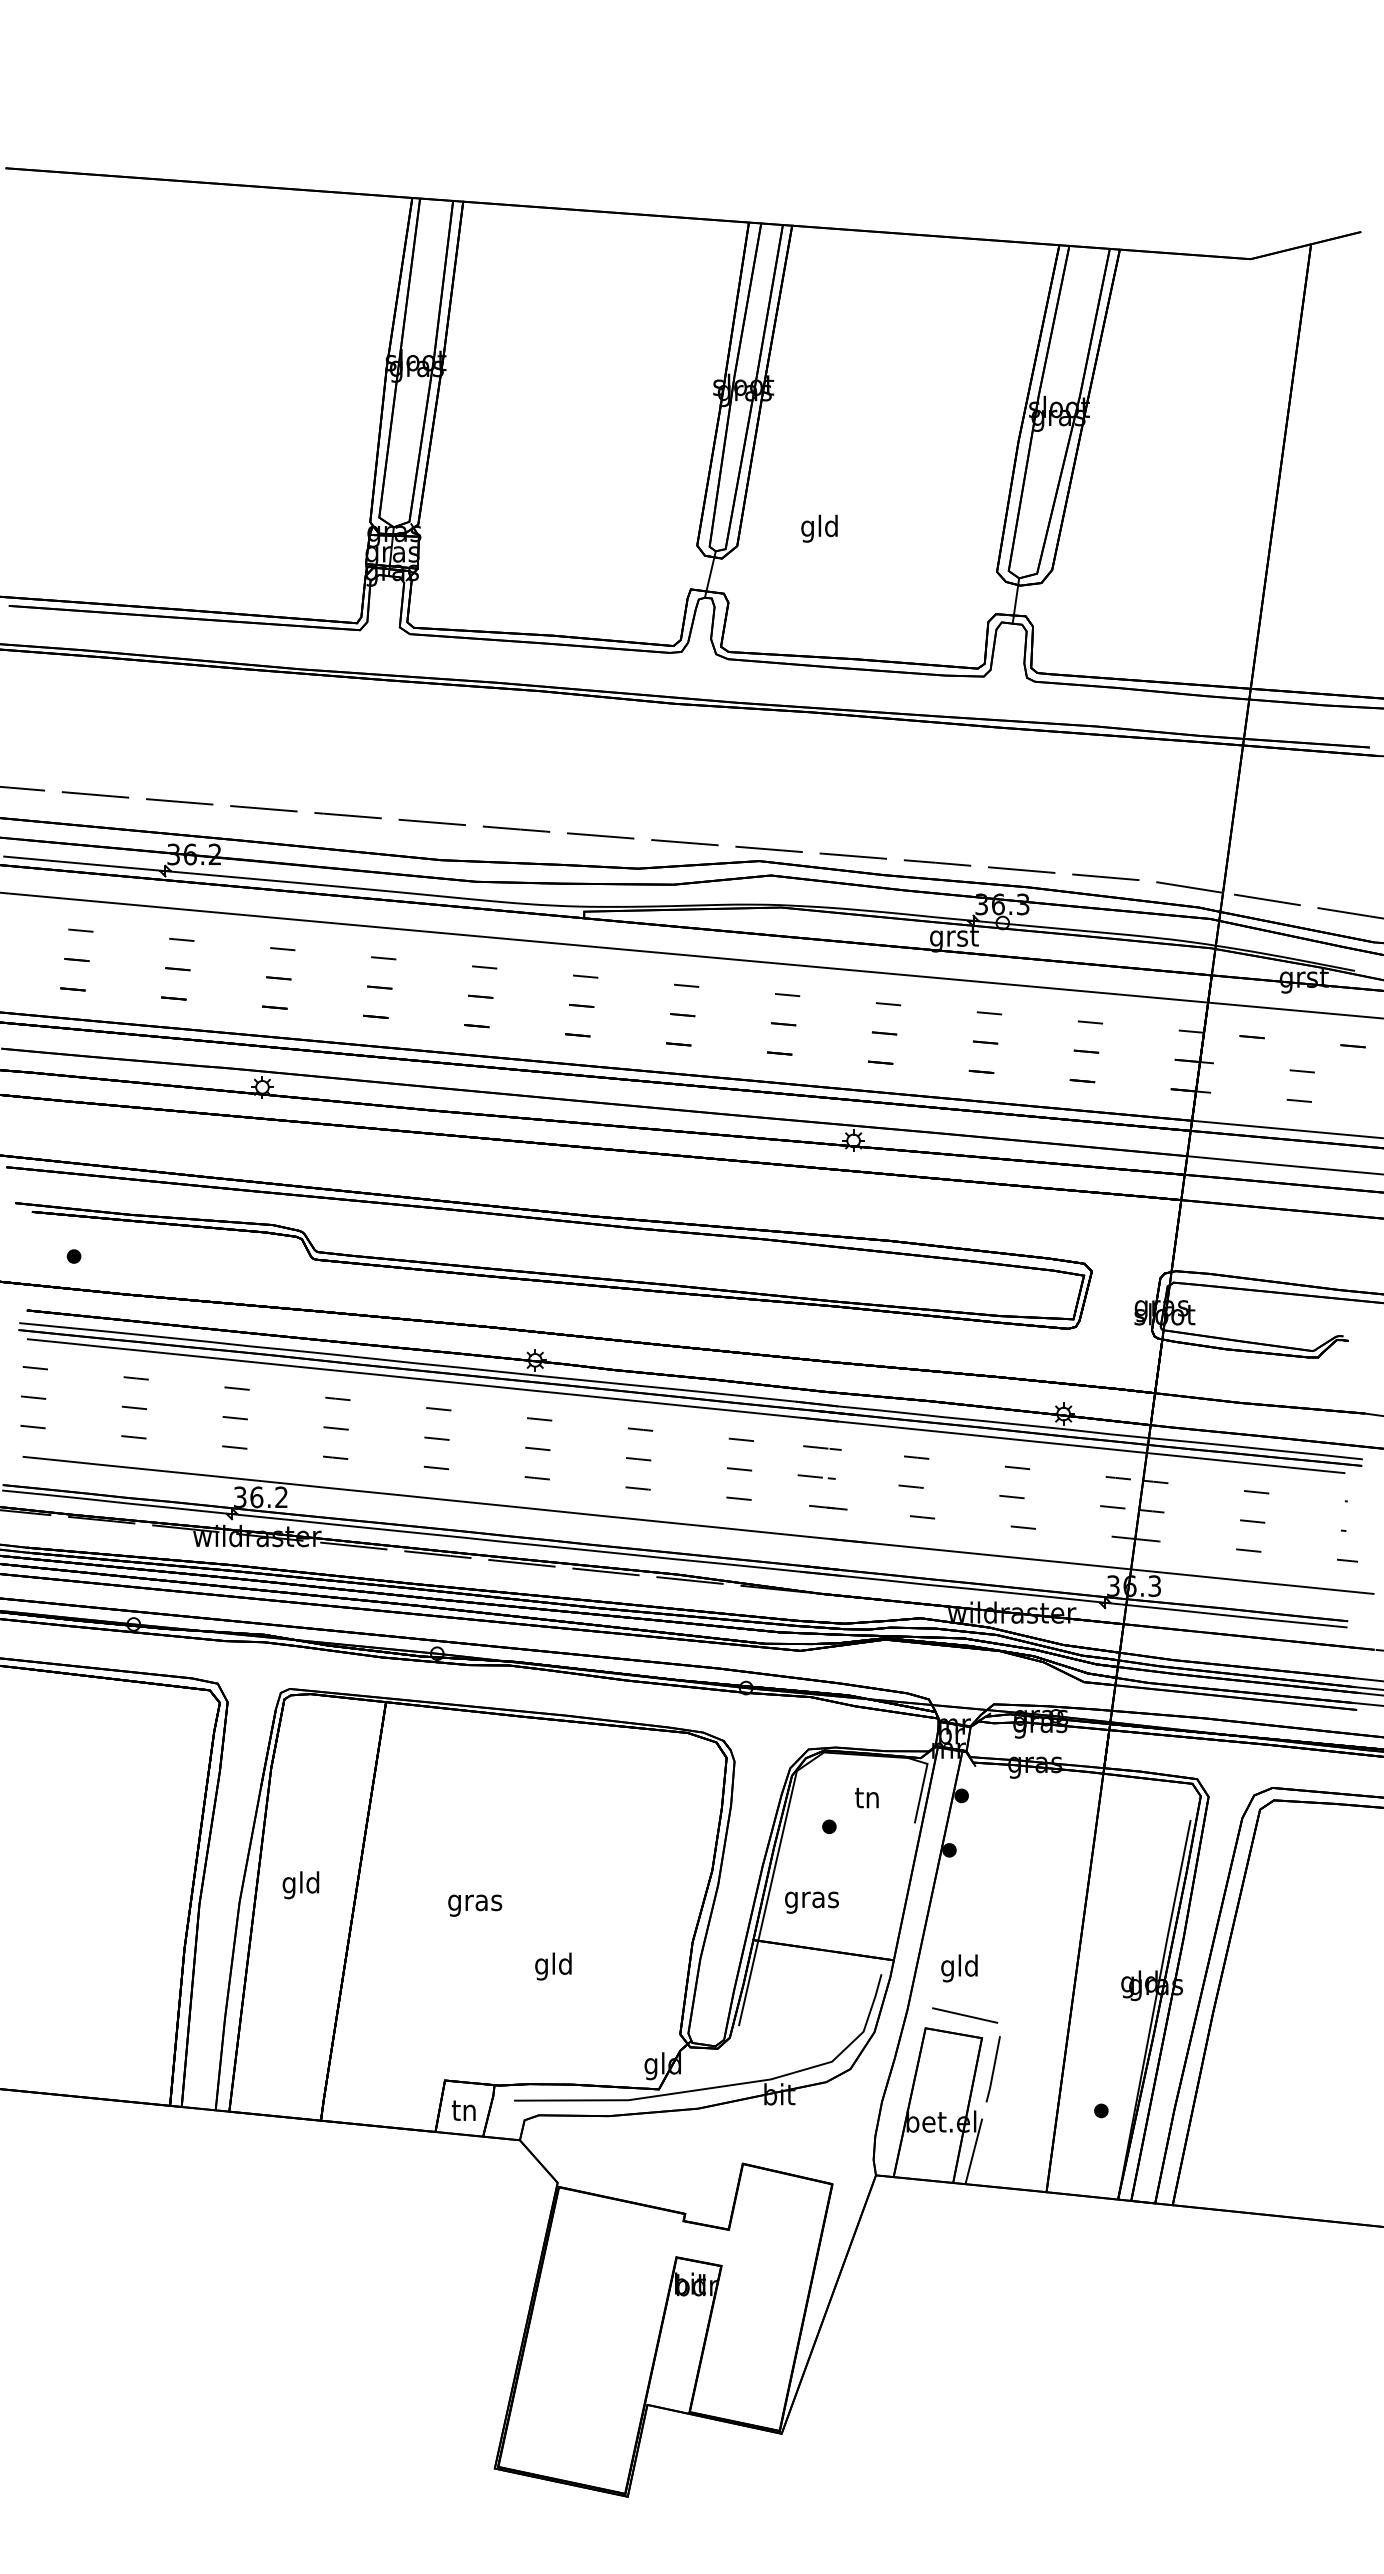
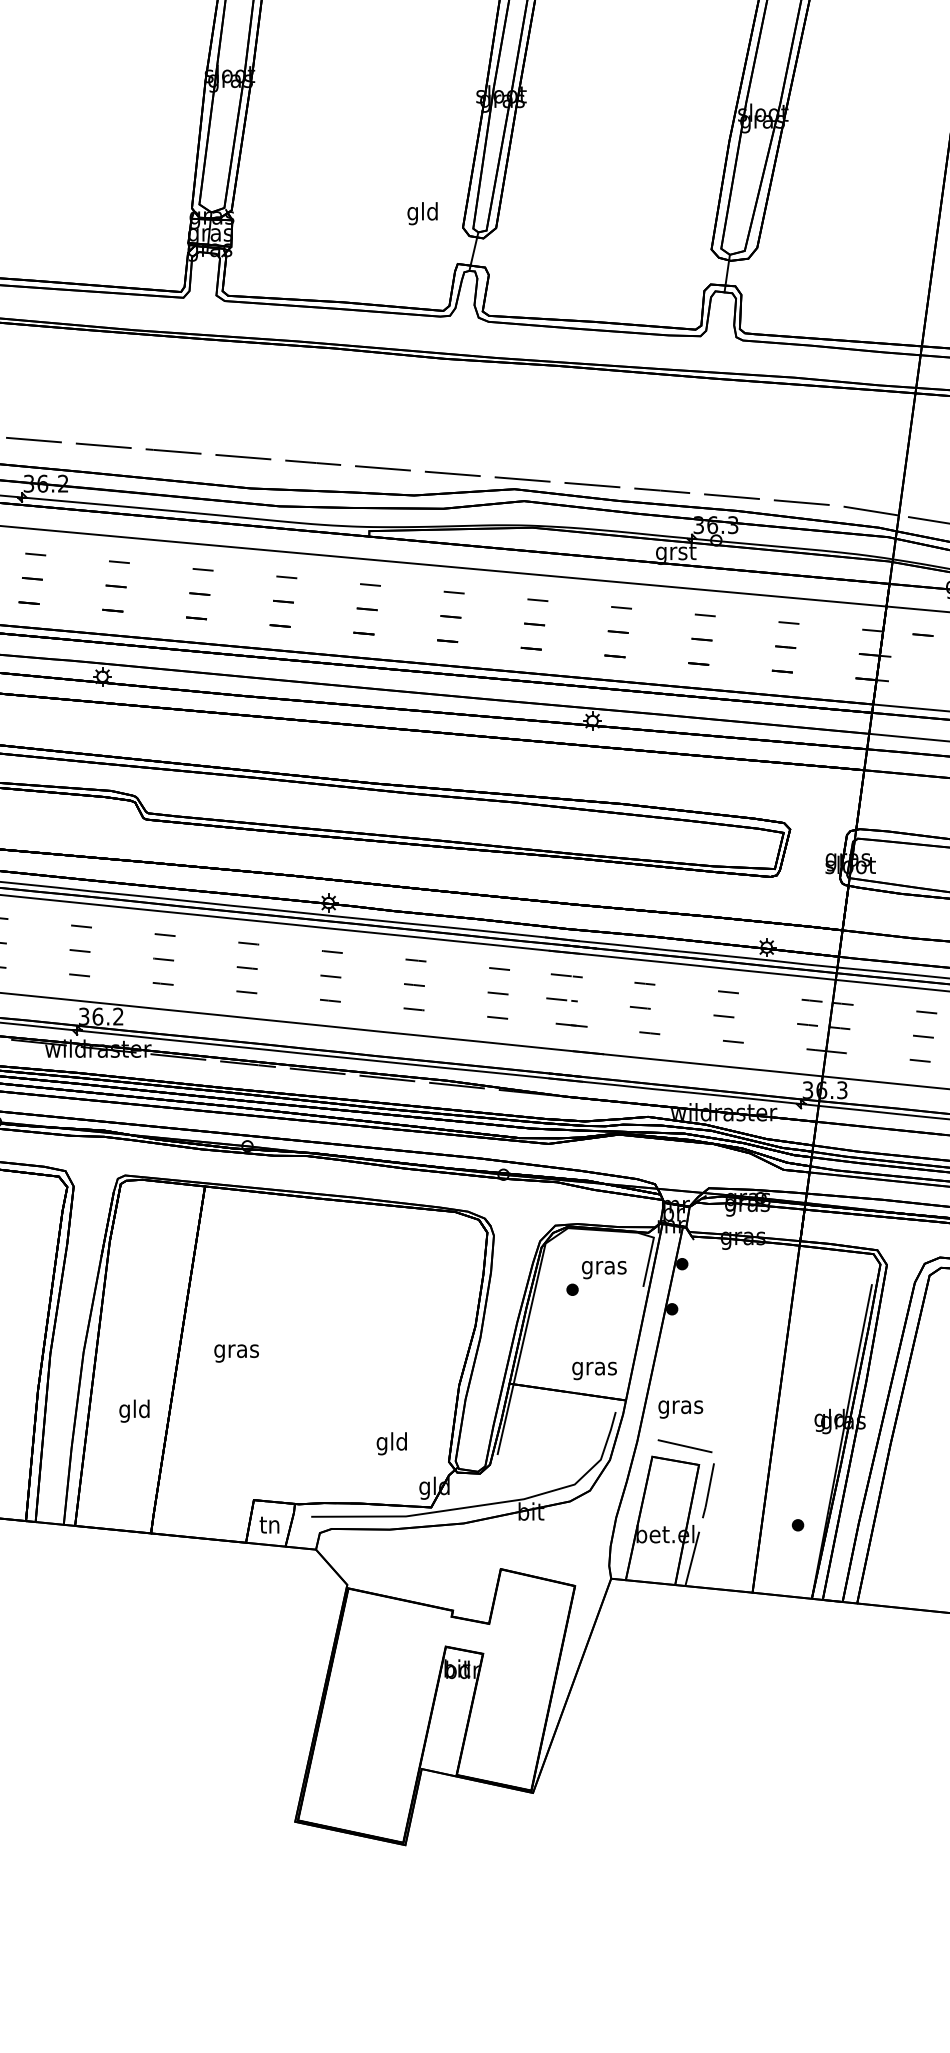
text: (819, 528) -> (422, 213), moved
text: (867, 1800) -> (604, 1267), tn -> gras
text: (300, 1885) -> (134, 1411), moved
text: (811, 1902) -> (594, 1370), moved
text: (475, 1905) -> (236, 1353), moved
text: (553, 1966) -> (391, 1443), moved
text: (959, 1968) -> (680, 1407), gld -> gras

